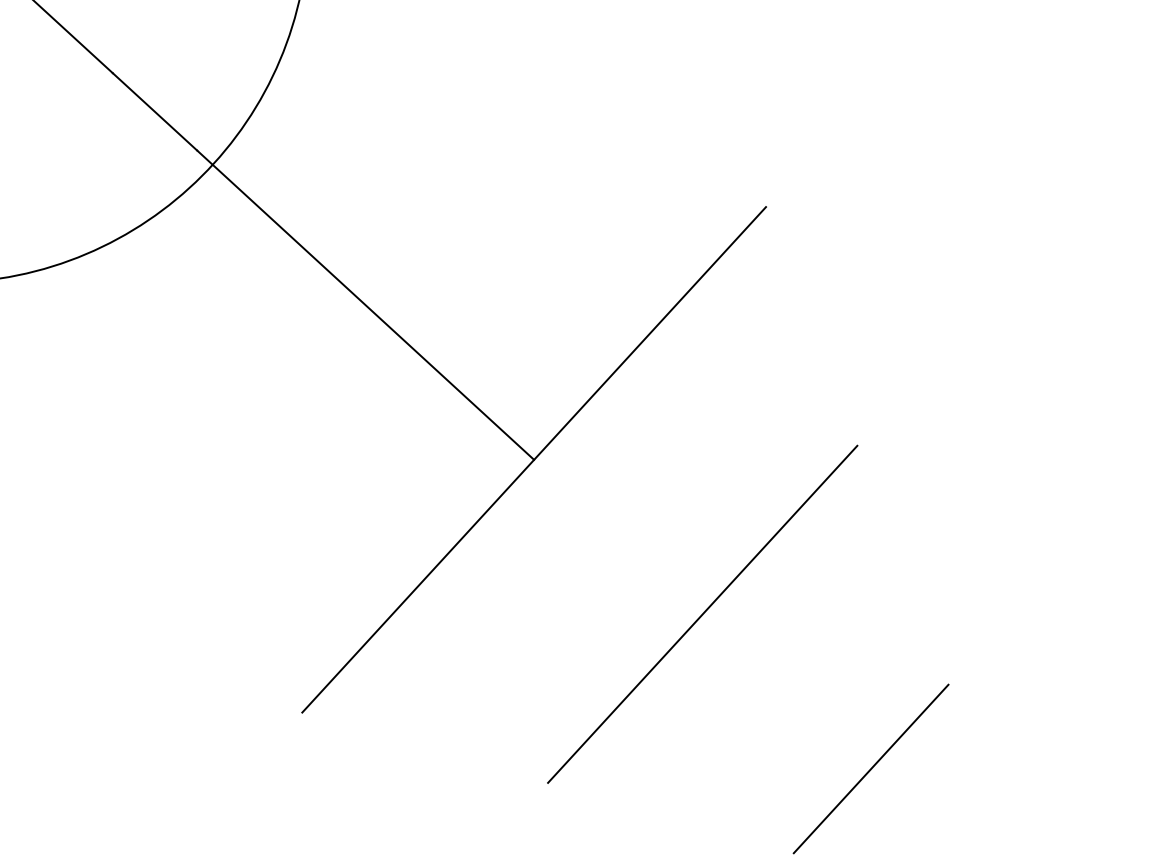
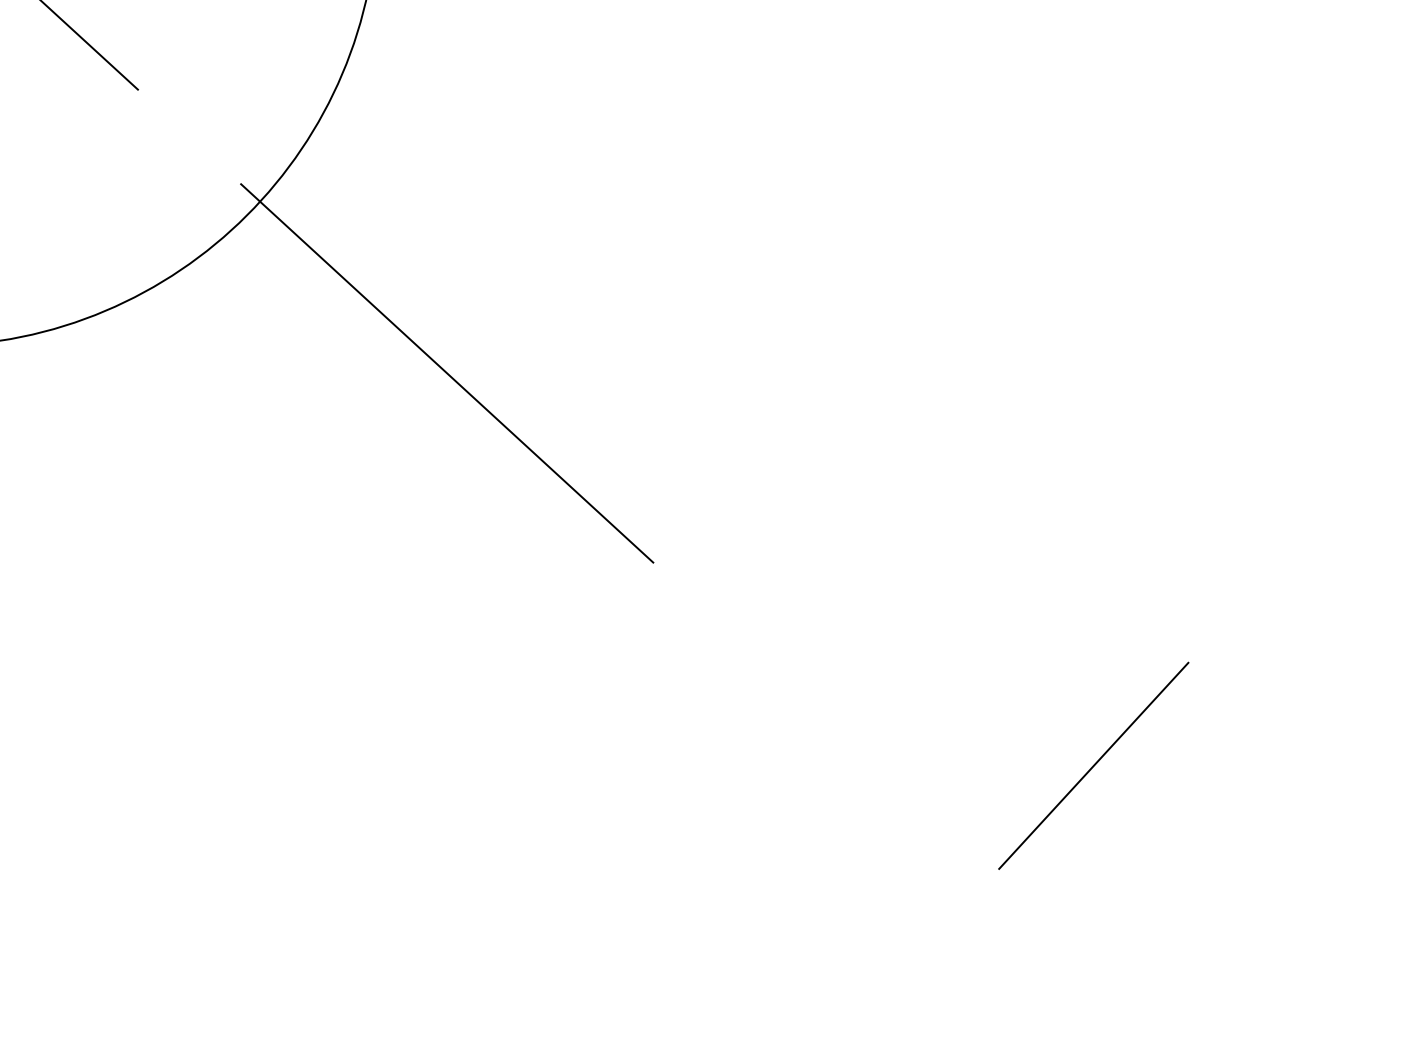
line: (154, 111) -> (188, 136), removed
line: (534, 459) -> (653, 562), removed
line: (702, 613) -> (859, 750), removed
line: (870, 768) -> (1092, 765), moved

